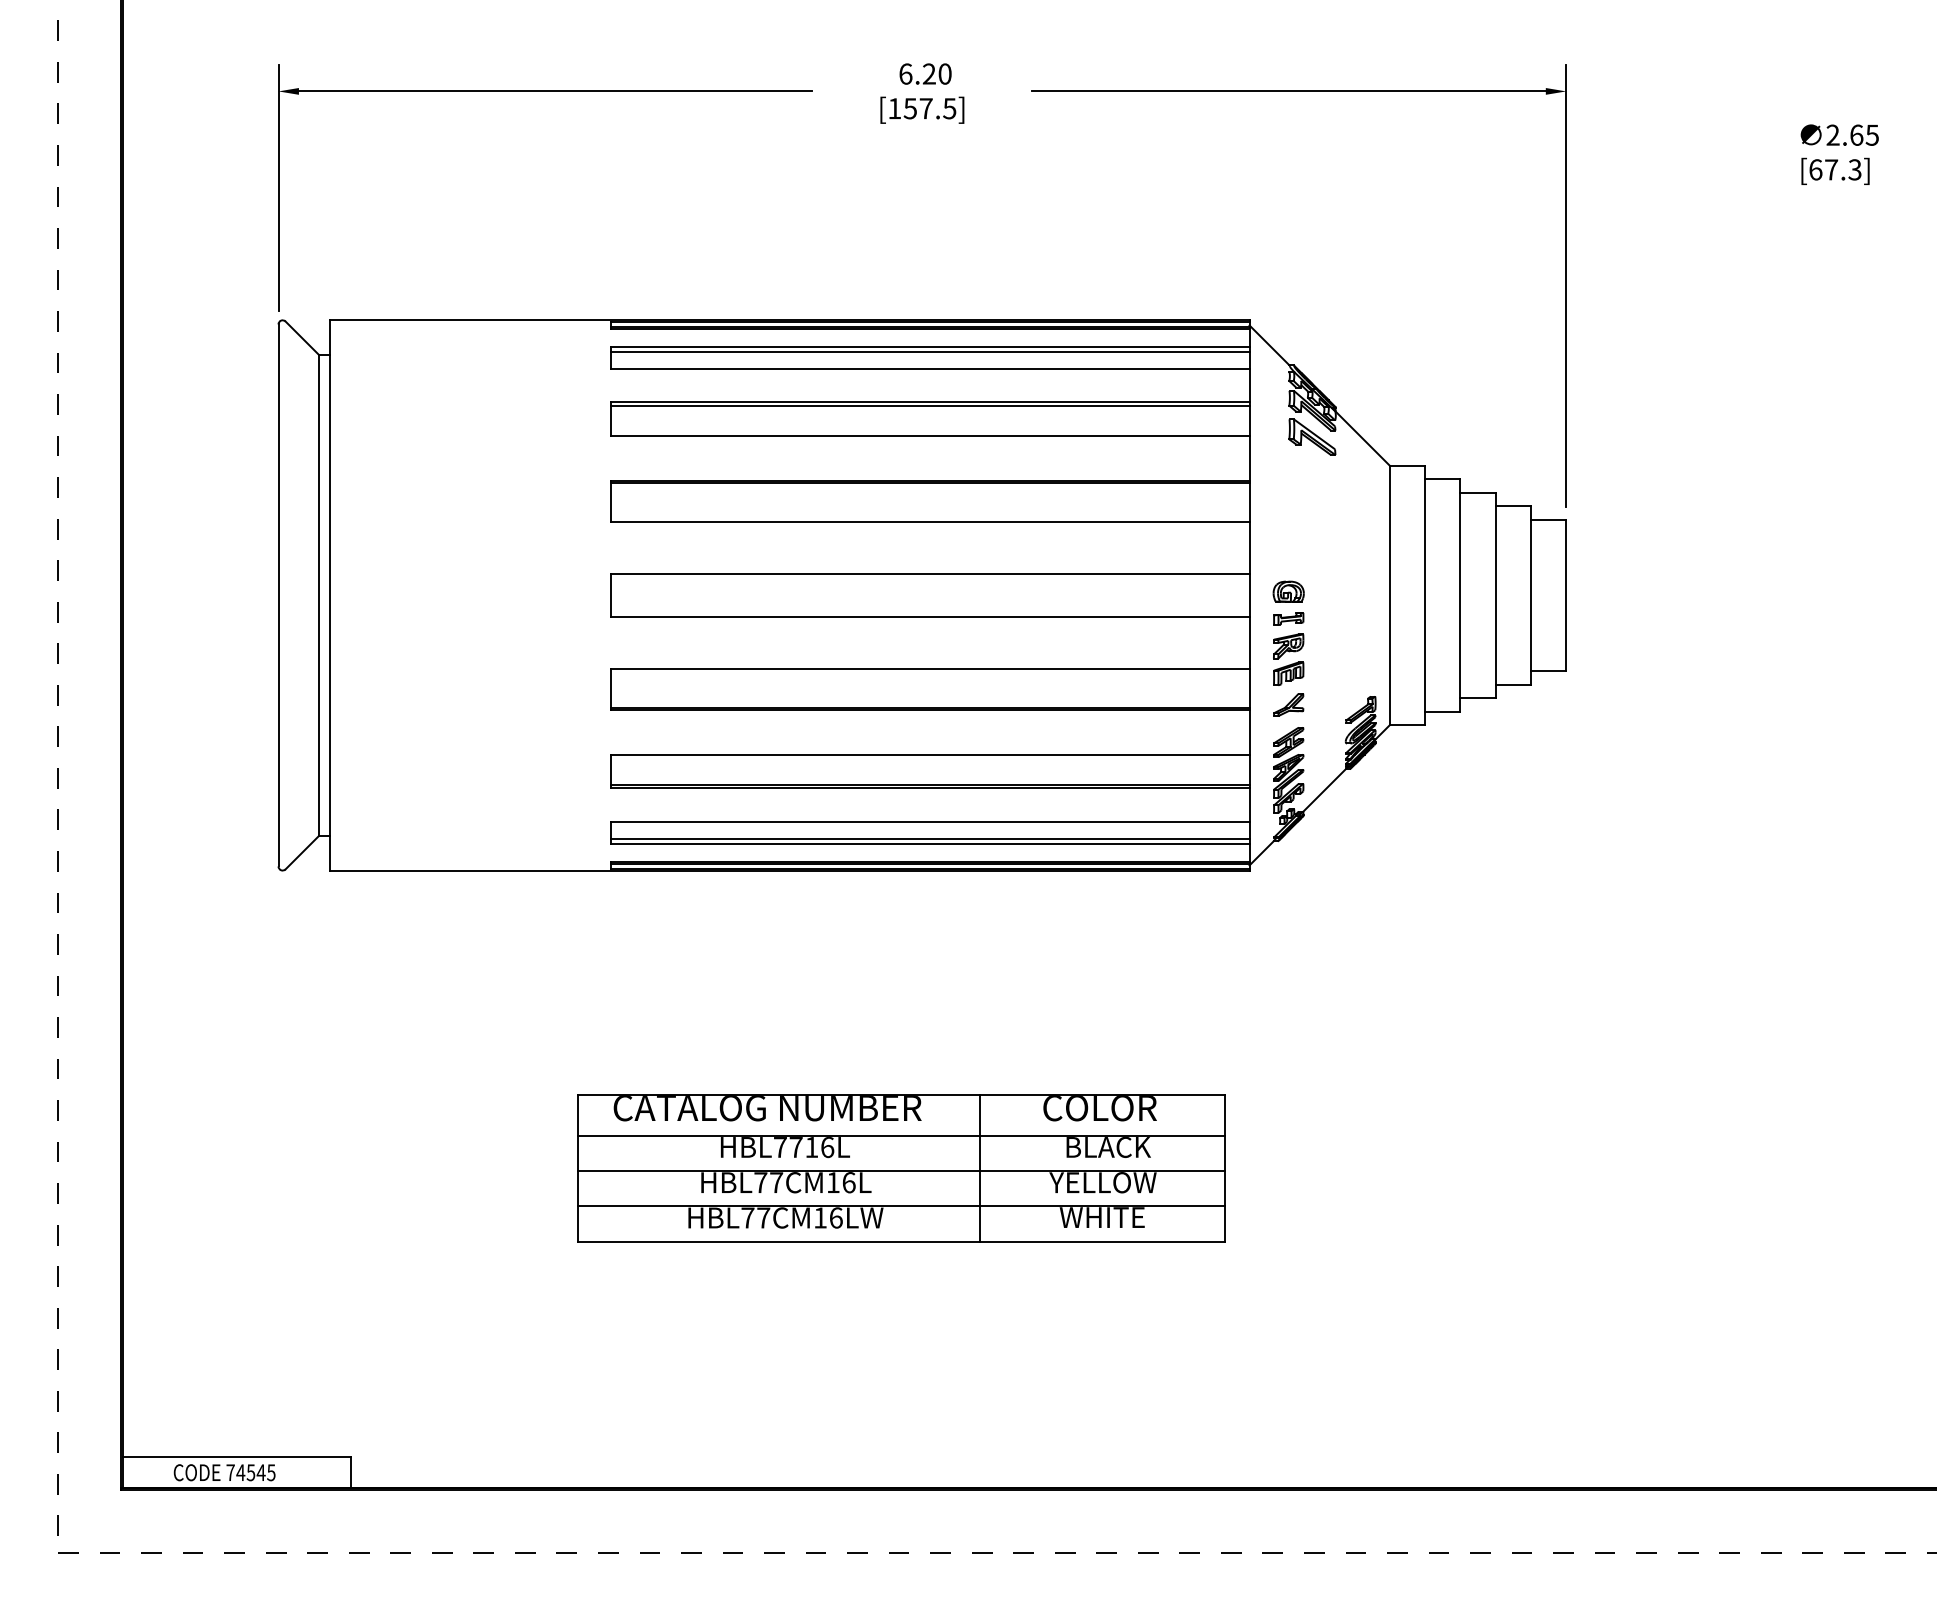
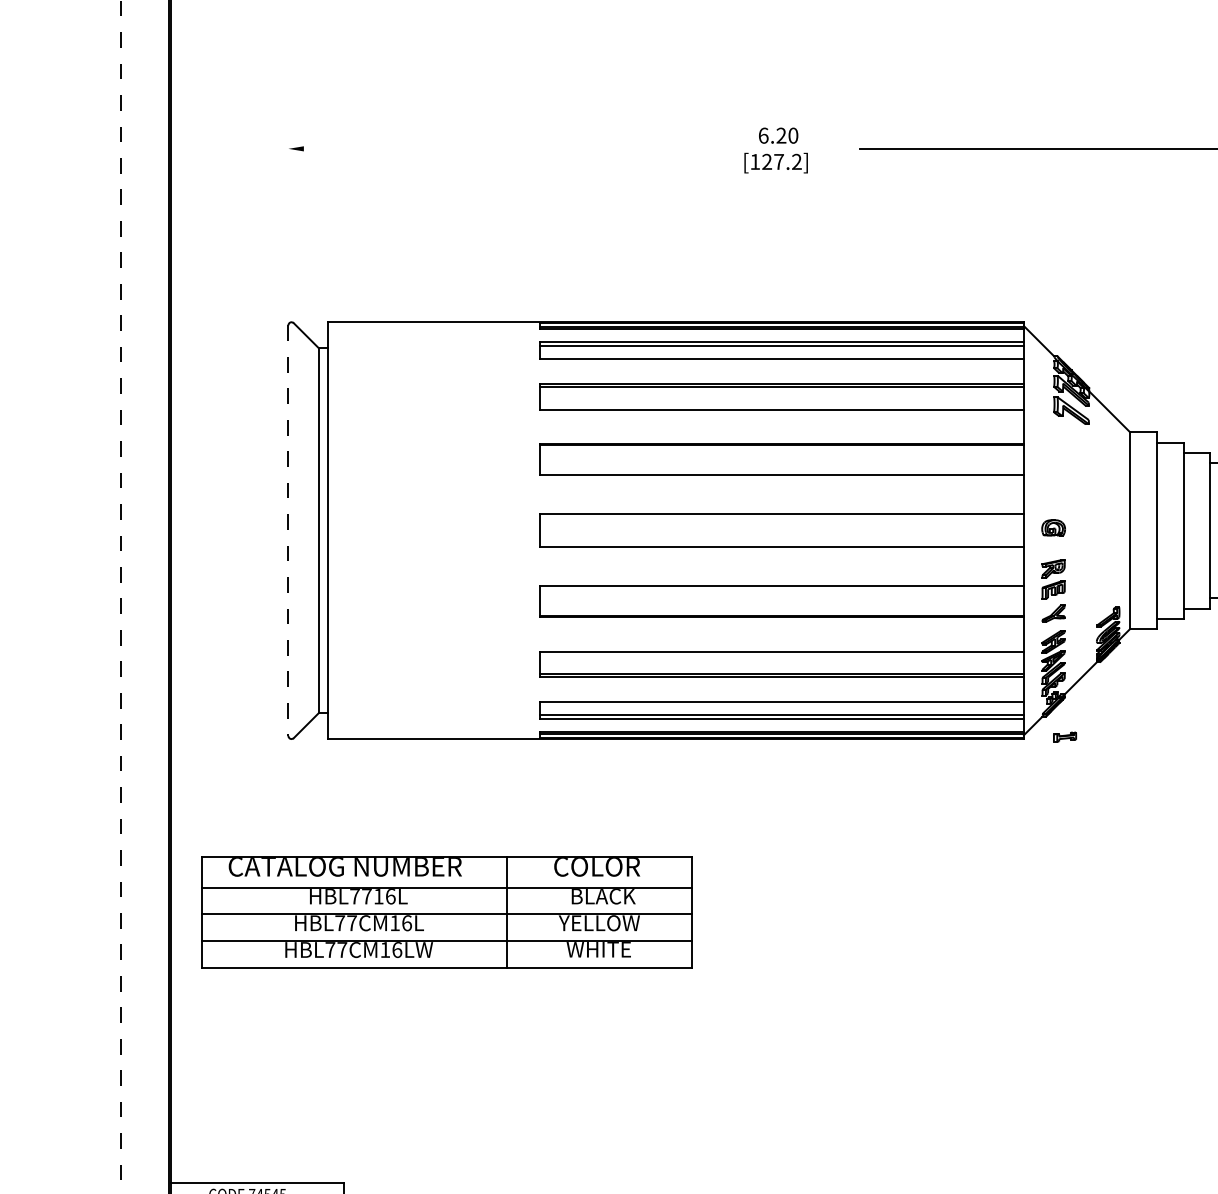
line: (555, 91) -> (498, 148), removed
text: (929, 108) -> (781, 161), [157.5] -> [127.2]
line: (278, 188) -> (288, 222), removed
line: (278, 595) -> (288, 530), solid -> dashed
part: (1288, 618) -> (1064, 736), moved
part: (901, 1168) -> (446, 912), moved

